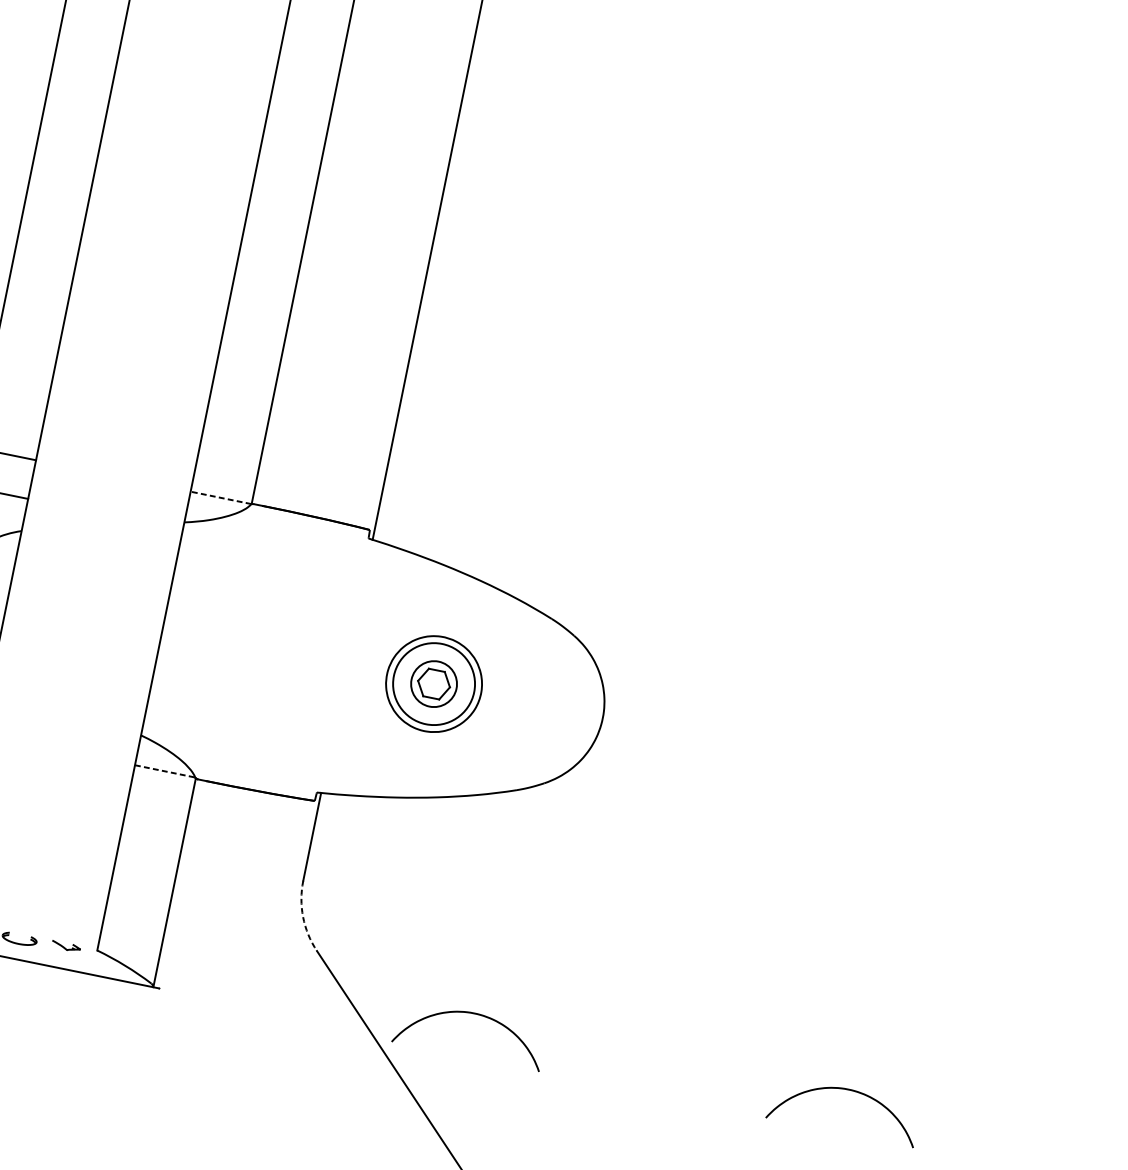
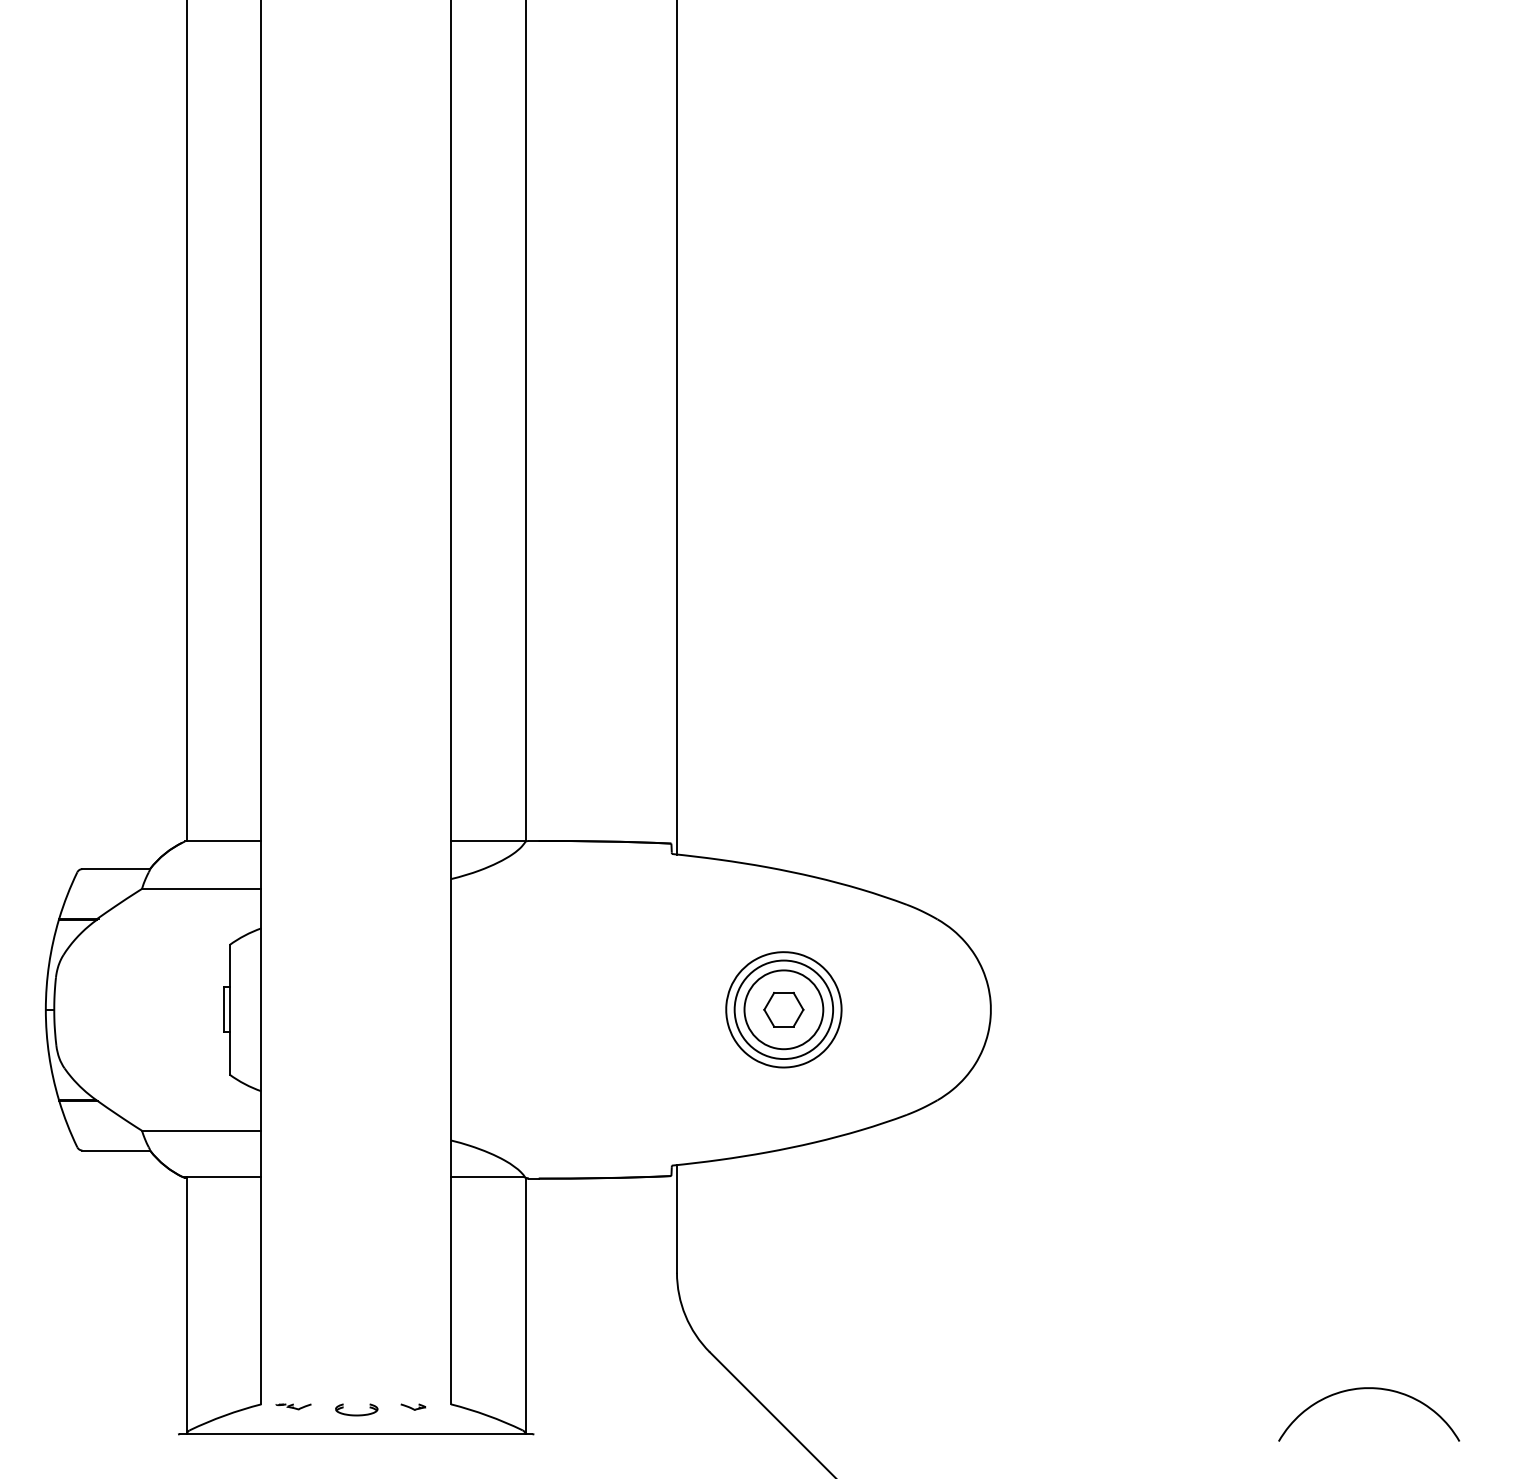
line: (220, 497) -> (487, 841), dashed -> solid
circle: (433, 683) -> (783, 1009), size x1.43
line: (164, 771) -> (487, 1177), dashed -> solid
arc: (303, 916) -> (685, 1315), dashed -> solid
part: (66, 946) -> (413, 1406), size x0.71
curve: (472, 1014) -> (908, 1389), removed

